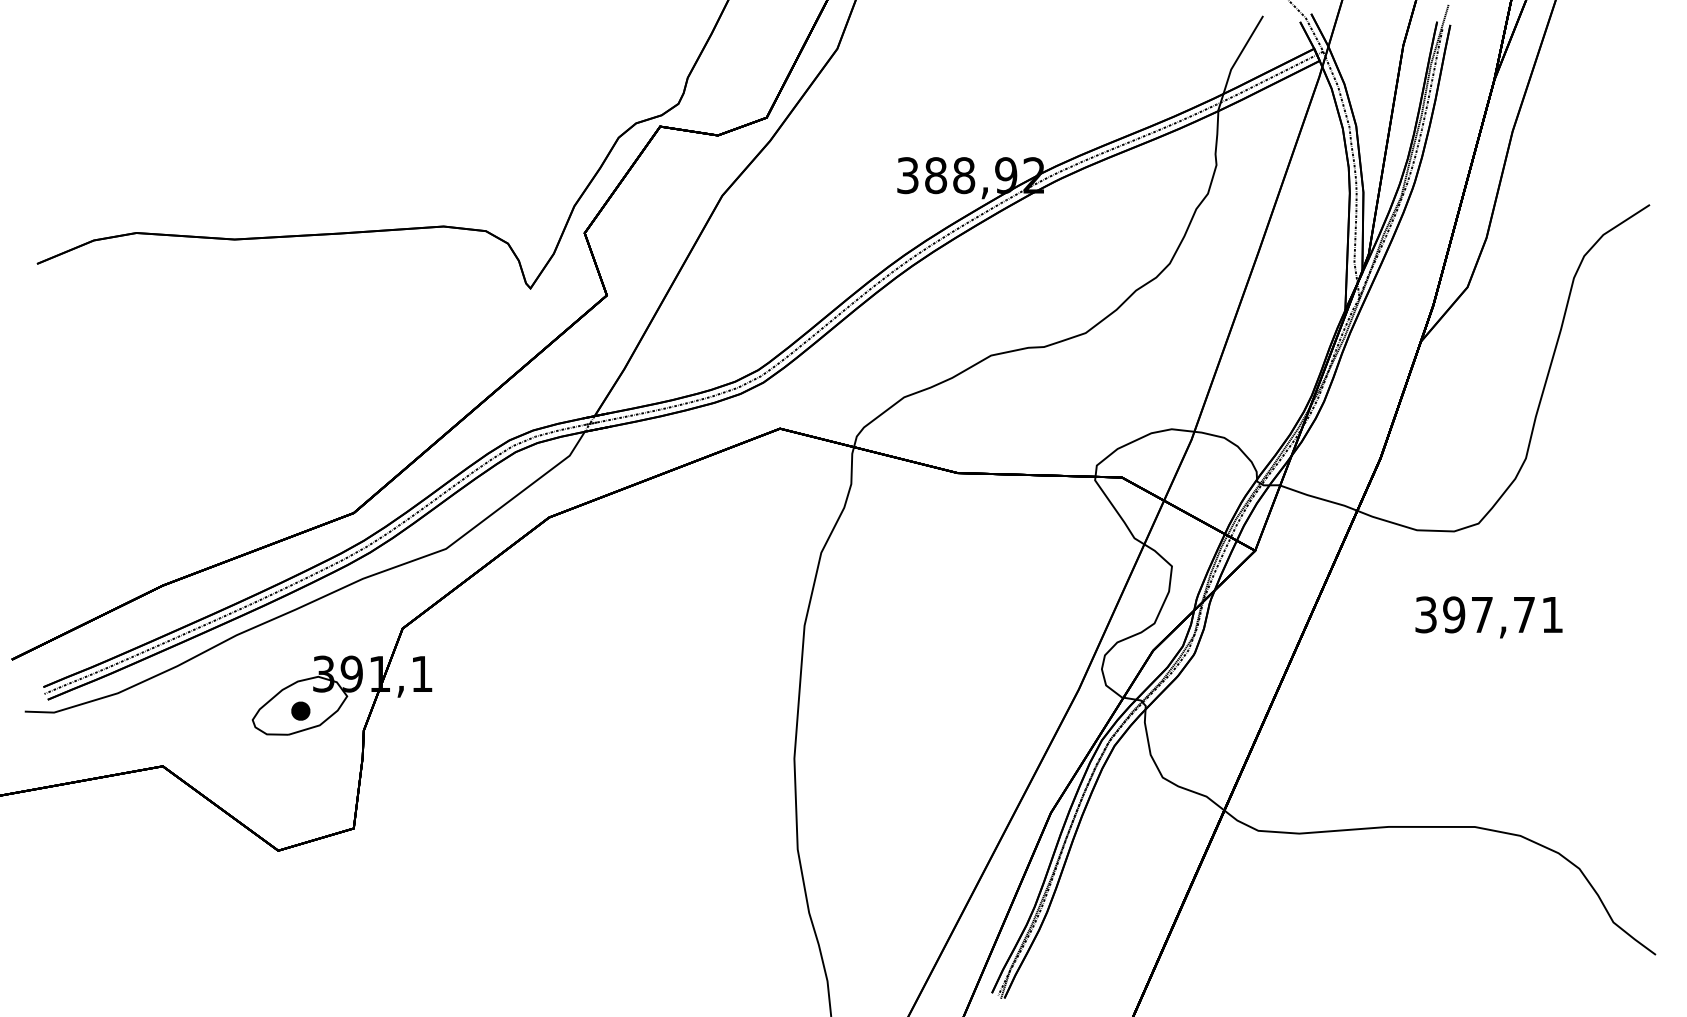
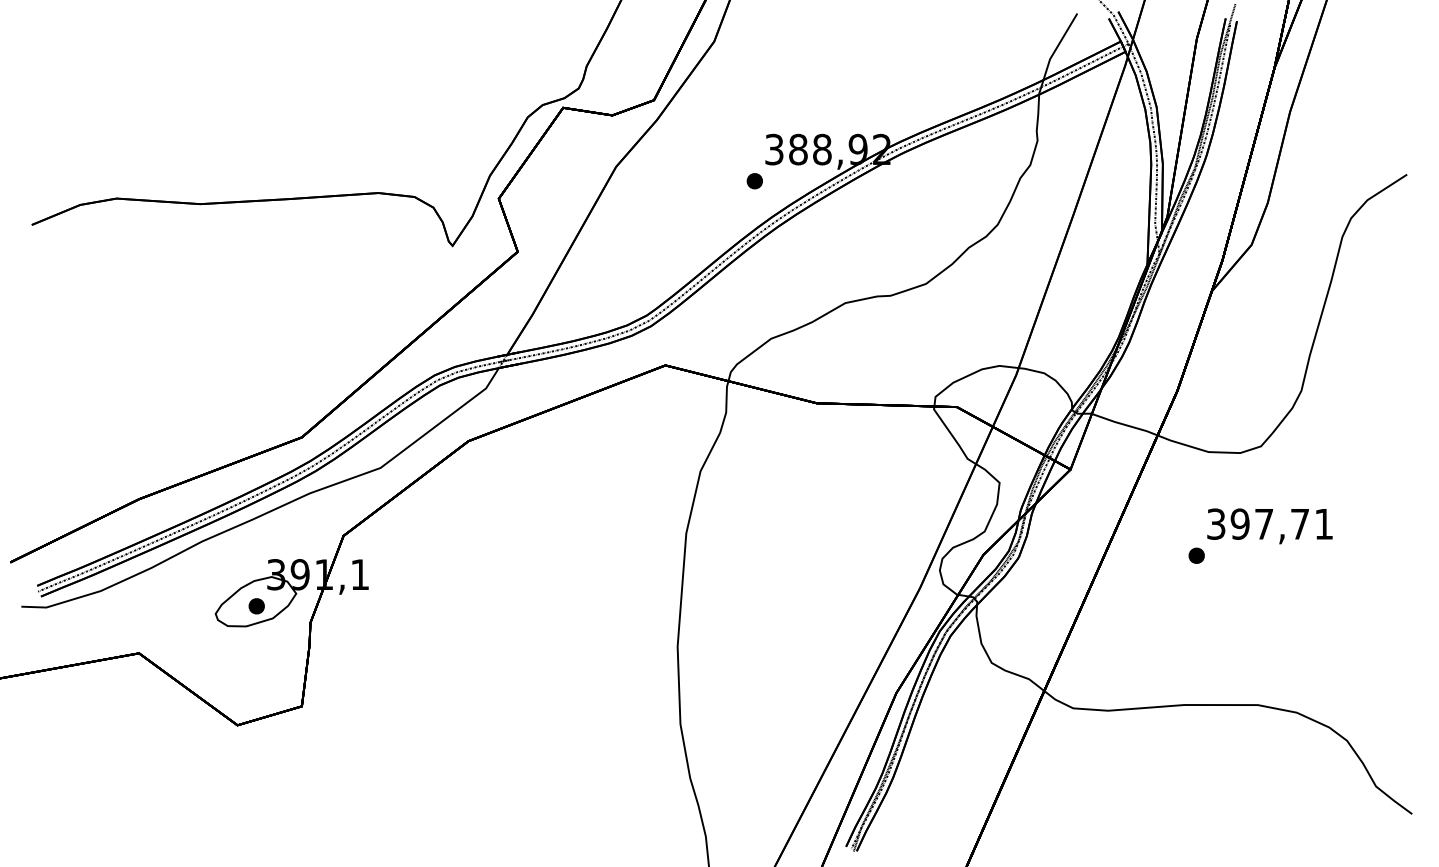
part: (884, 212) -> (754, 181), added
part: (1402, 651) -> (1196, 555), added

